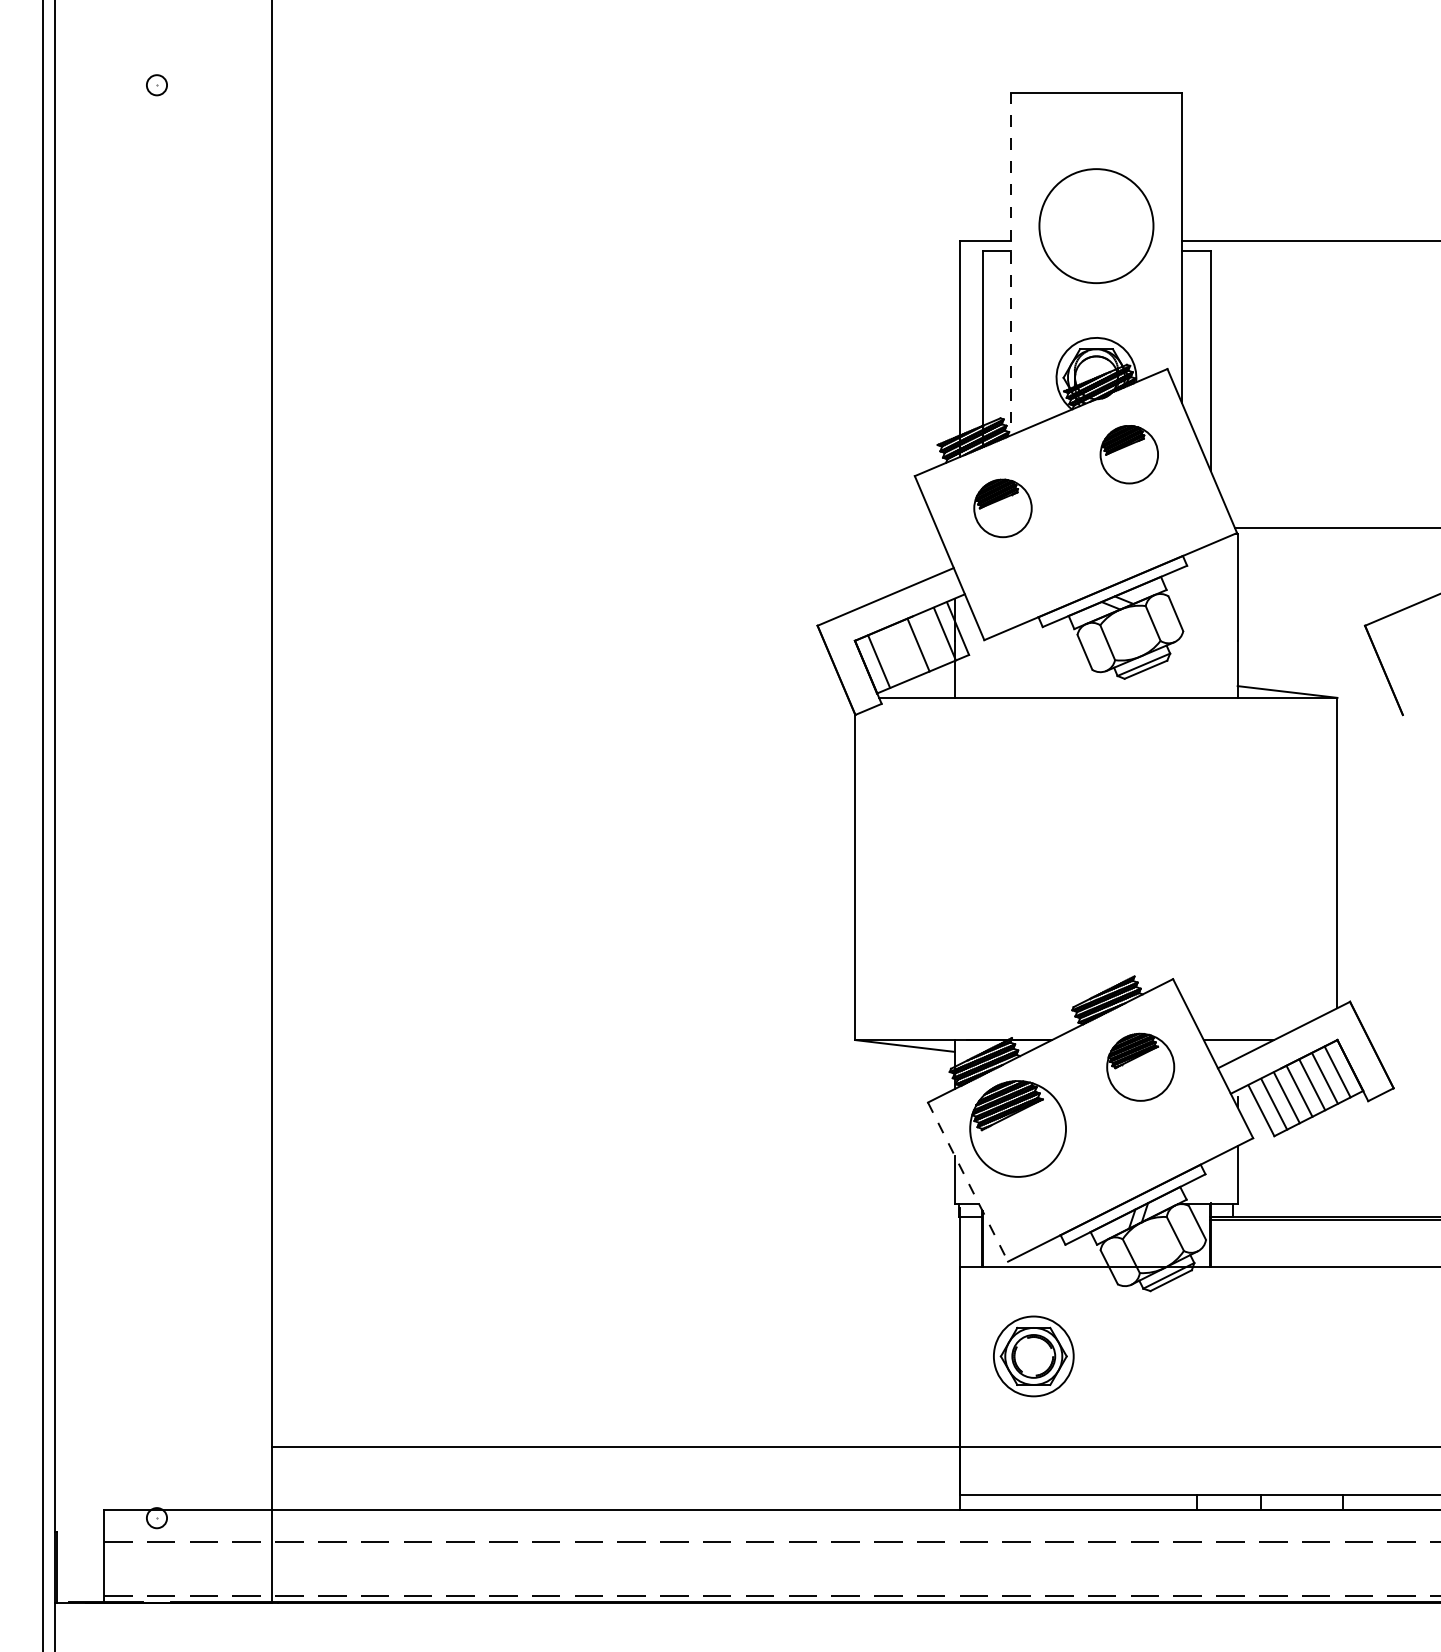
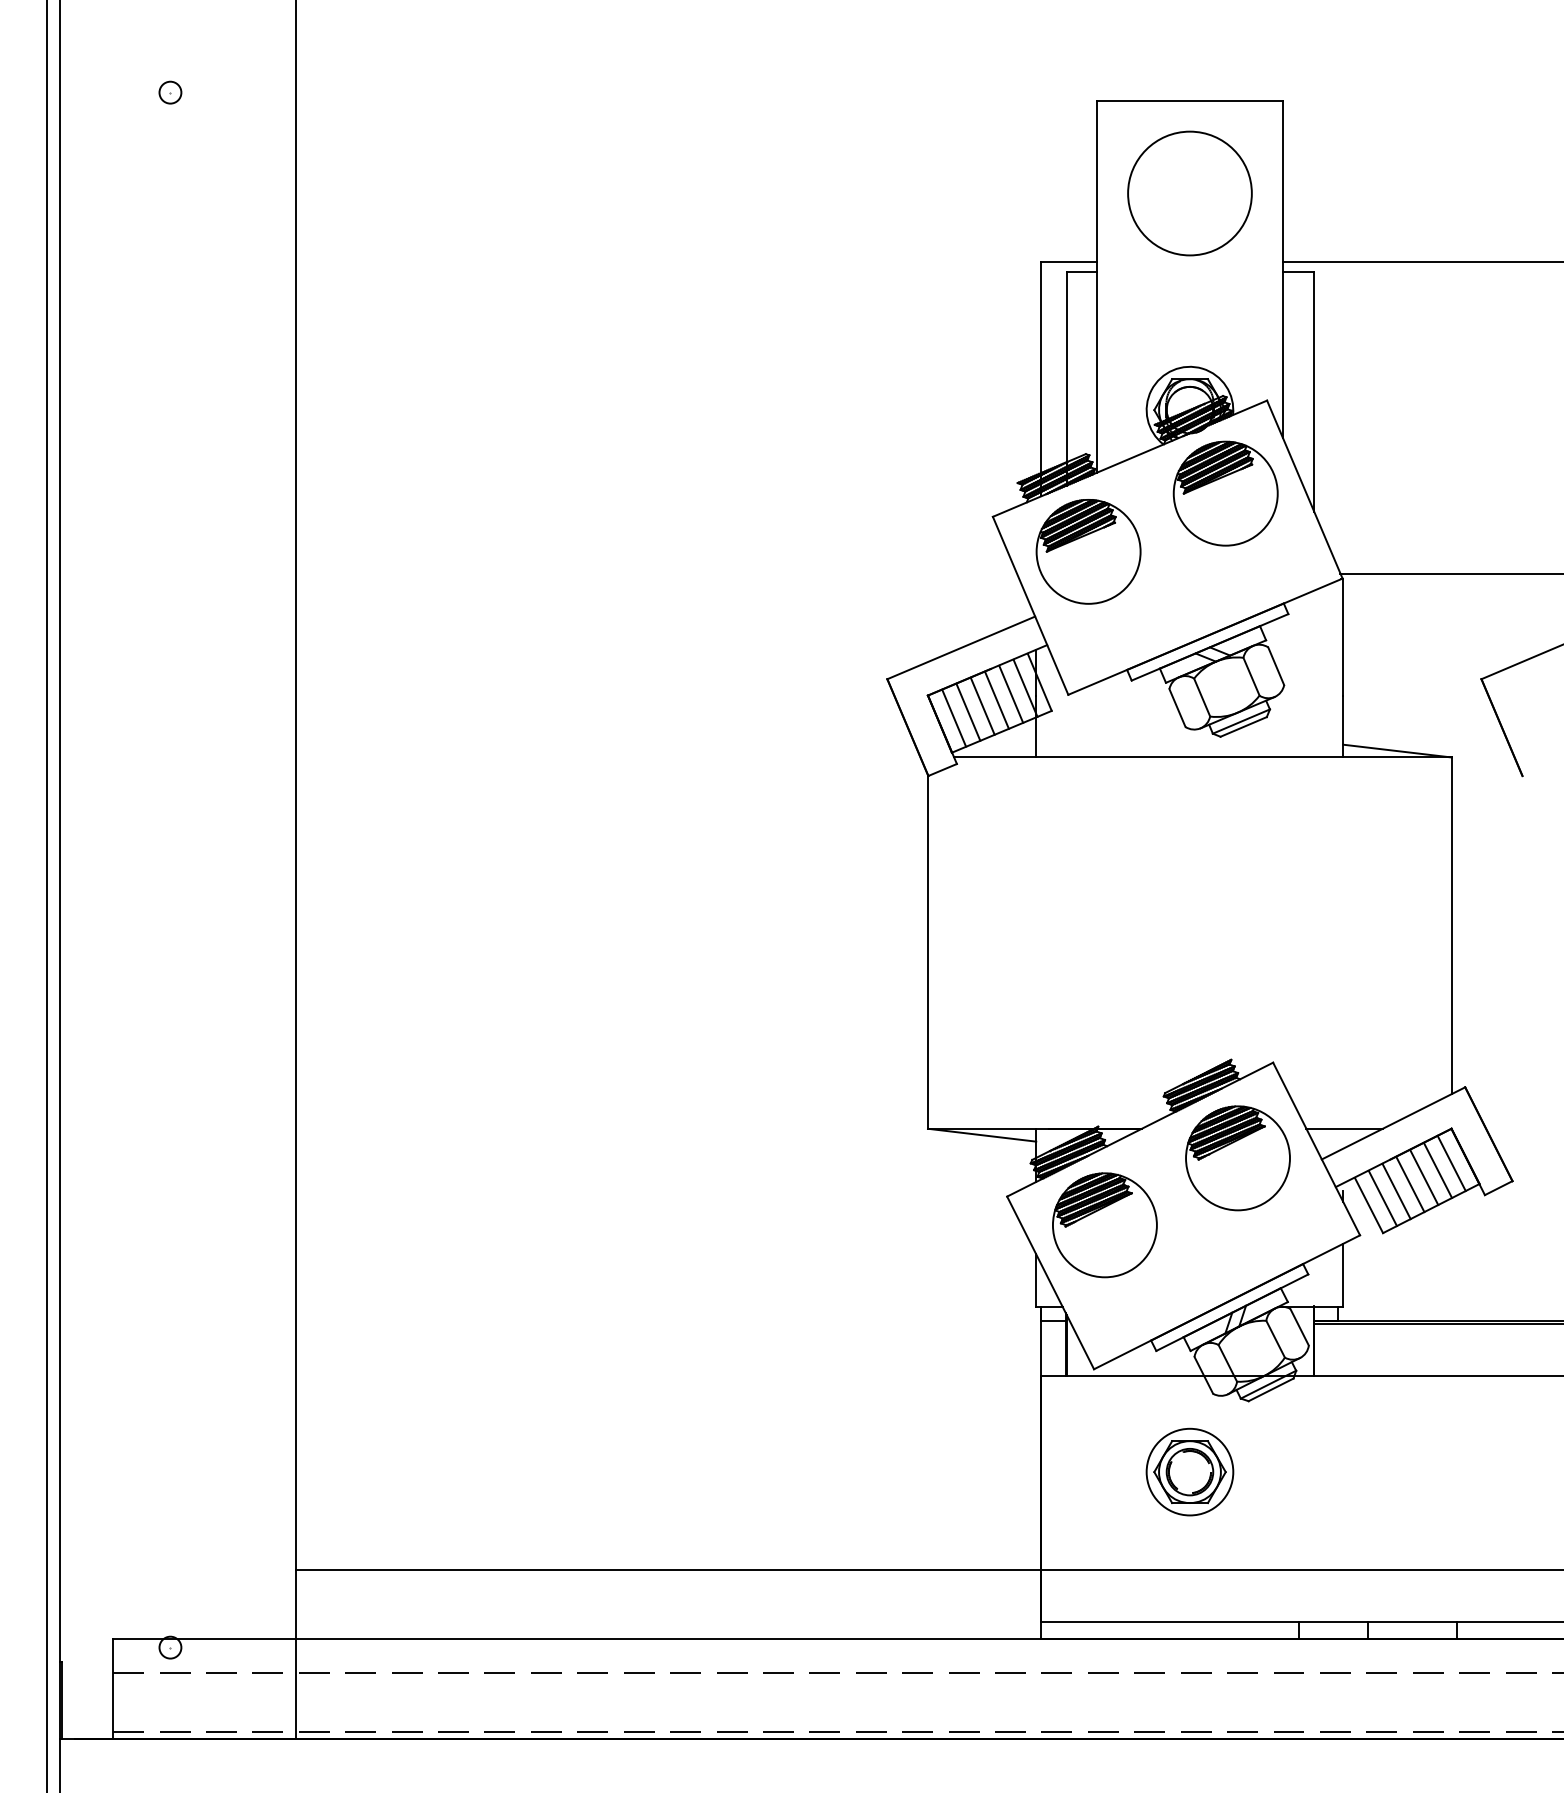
circle: (1096, 226) -> (1189, 193), moved
line: (1011, 263) -> (1097, 286), dashed -> solid
part: (1129, 454) -> (1225, 493), size x1.67
part: (1002, 508) -> (1088, 551), size x1.67
line: (931, 638) -> (1011, 693), added
line: (905, 649) -> (982, 705), added
line: (892, 655) -> (968, 711), added
part: (1140, 1067) -> (1237, 1158), size x1.43
line: (967, 1181) -> (1050, 1282), dashed -> solid
part: (1033, 1355) -> (1189, 1471), moved

